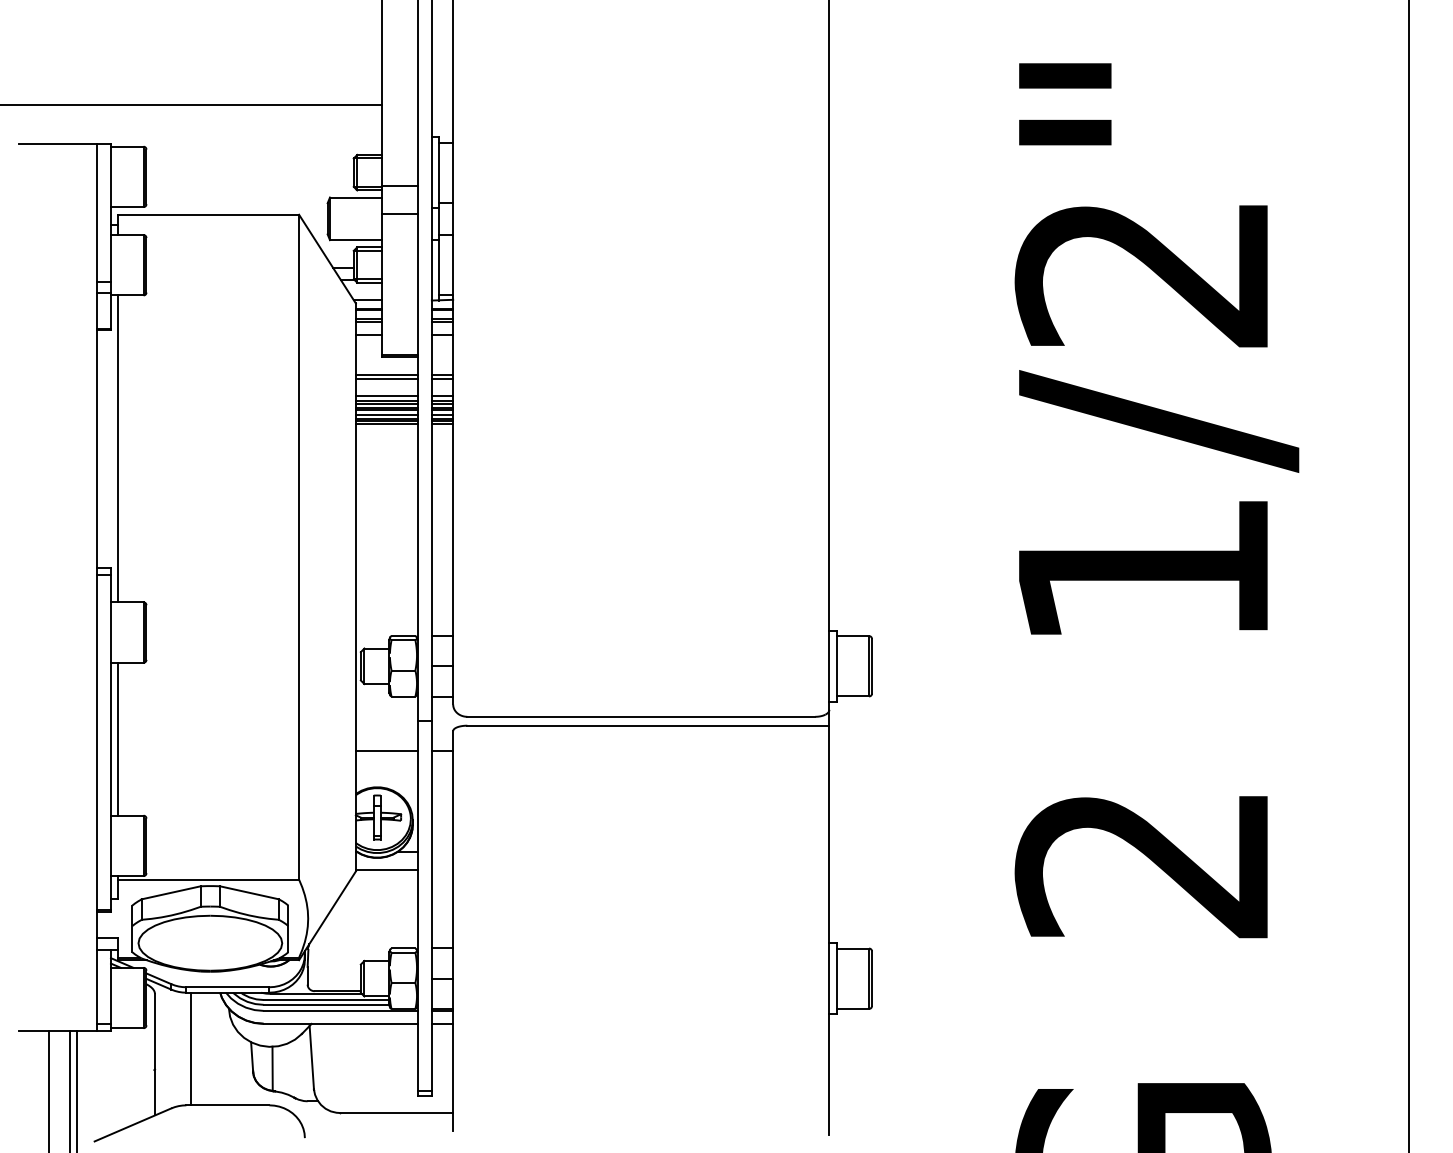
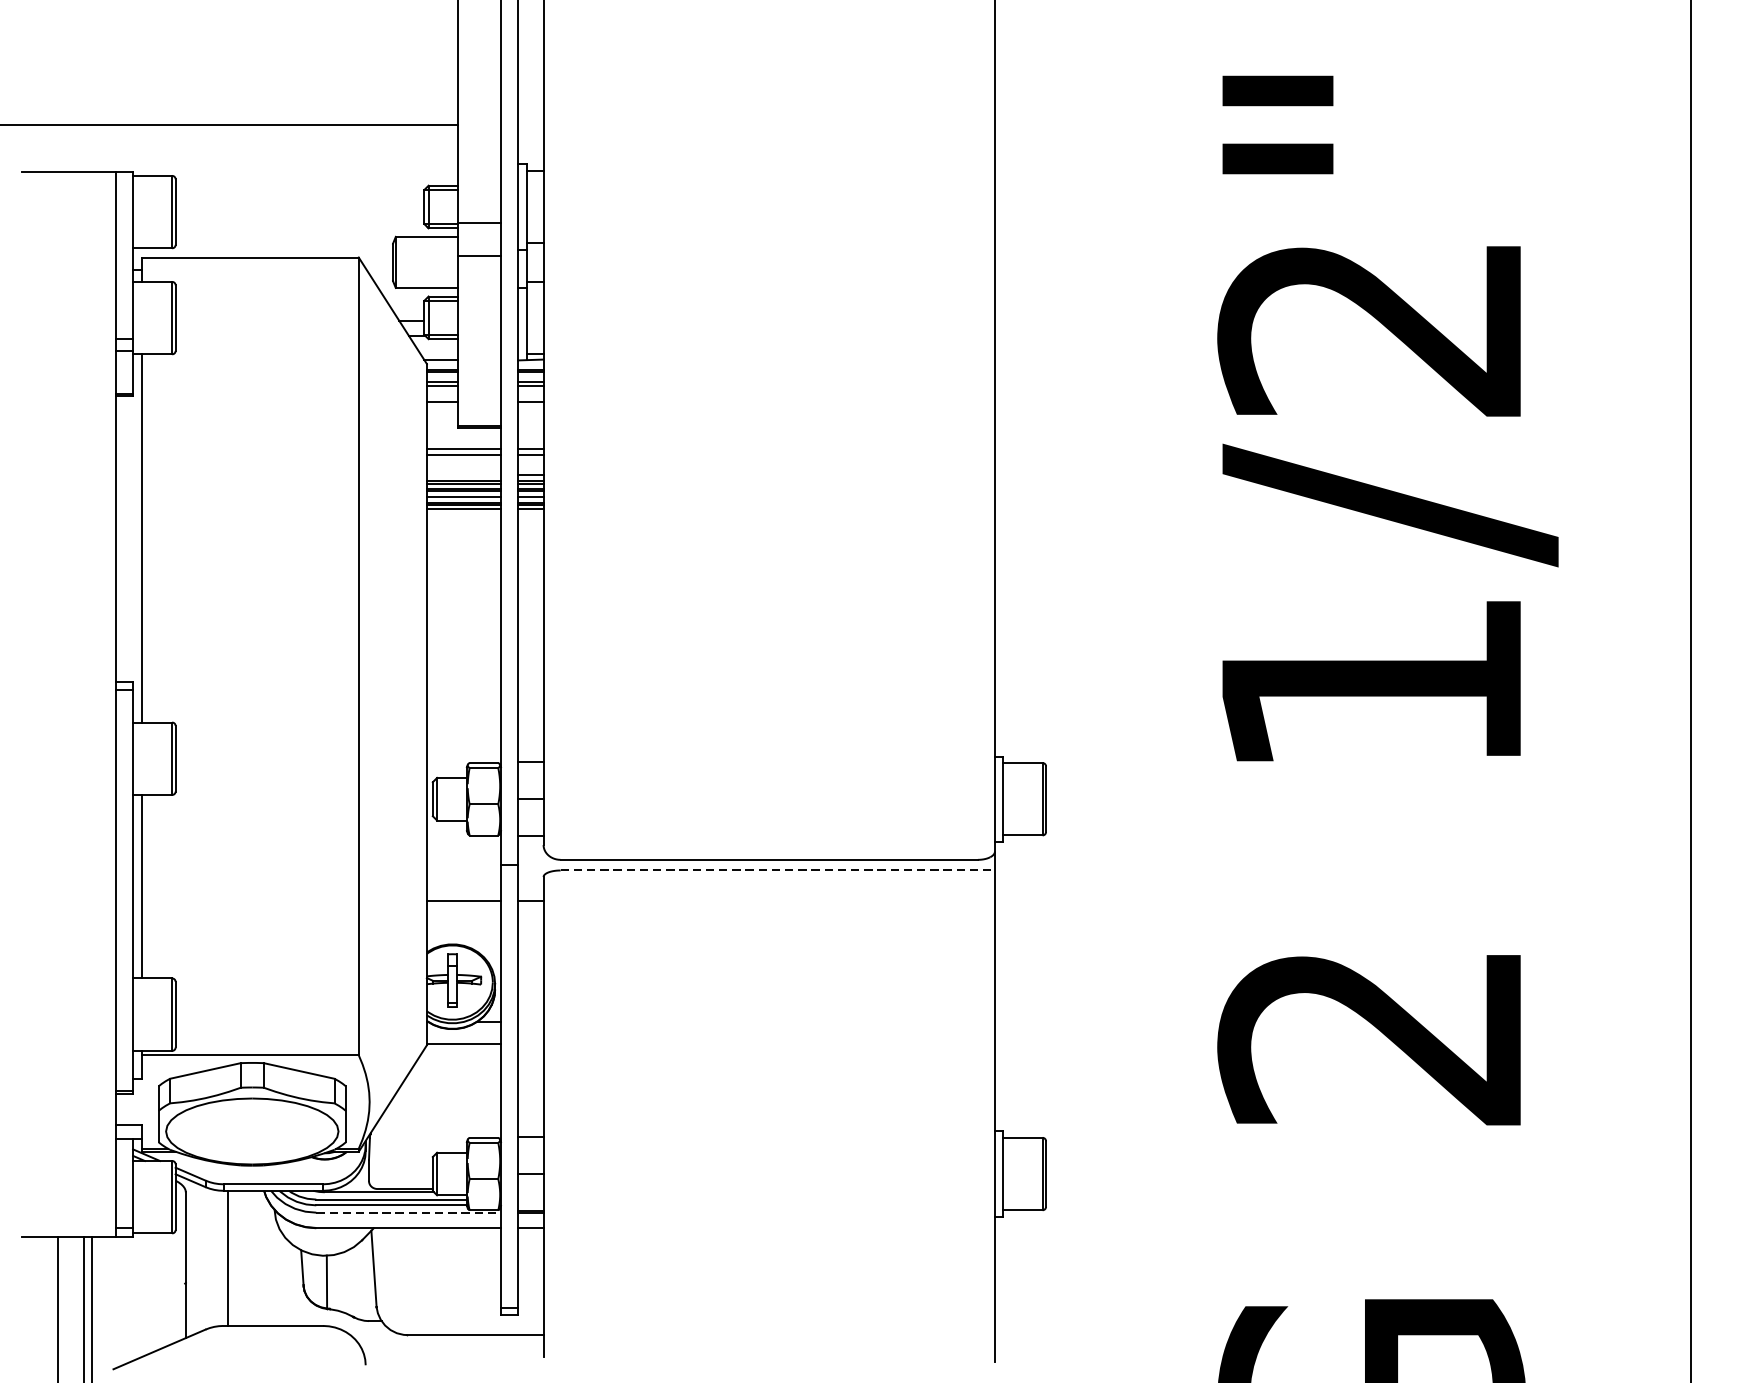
line: (386, 396) -> (463, 475), removed
line: (648, 725) -> (777, 870), solid -> dashed
line: (340, 1010) -> (408, 1212), solid -> dashed

